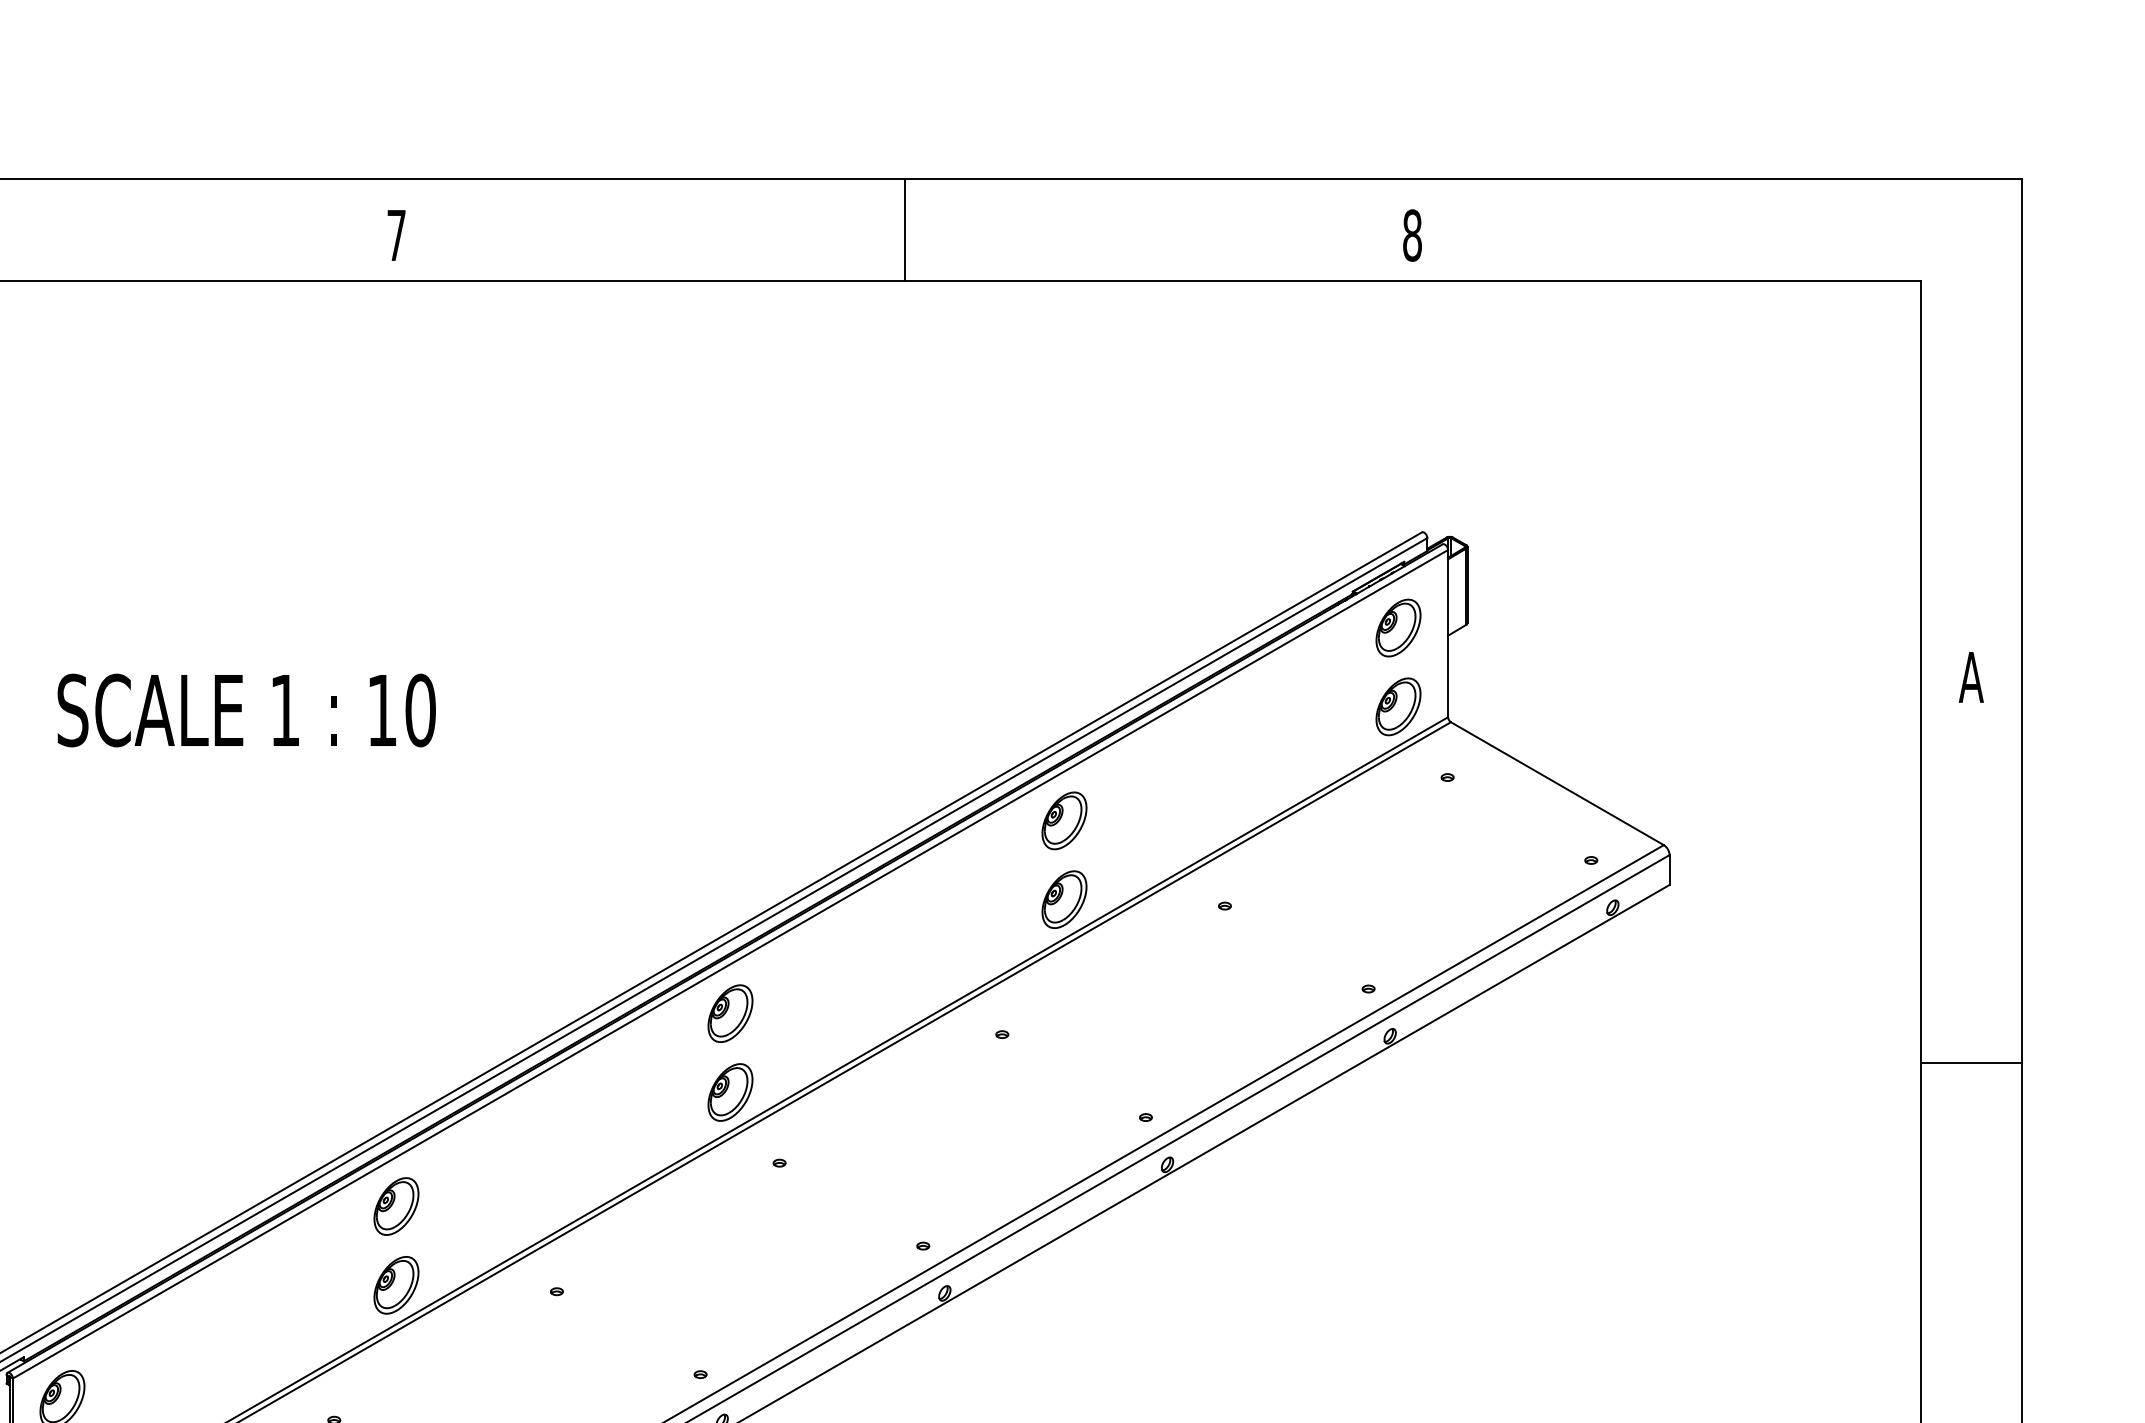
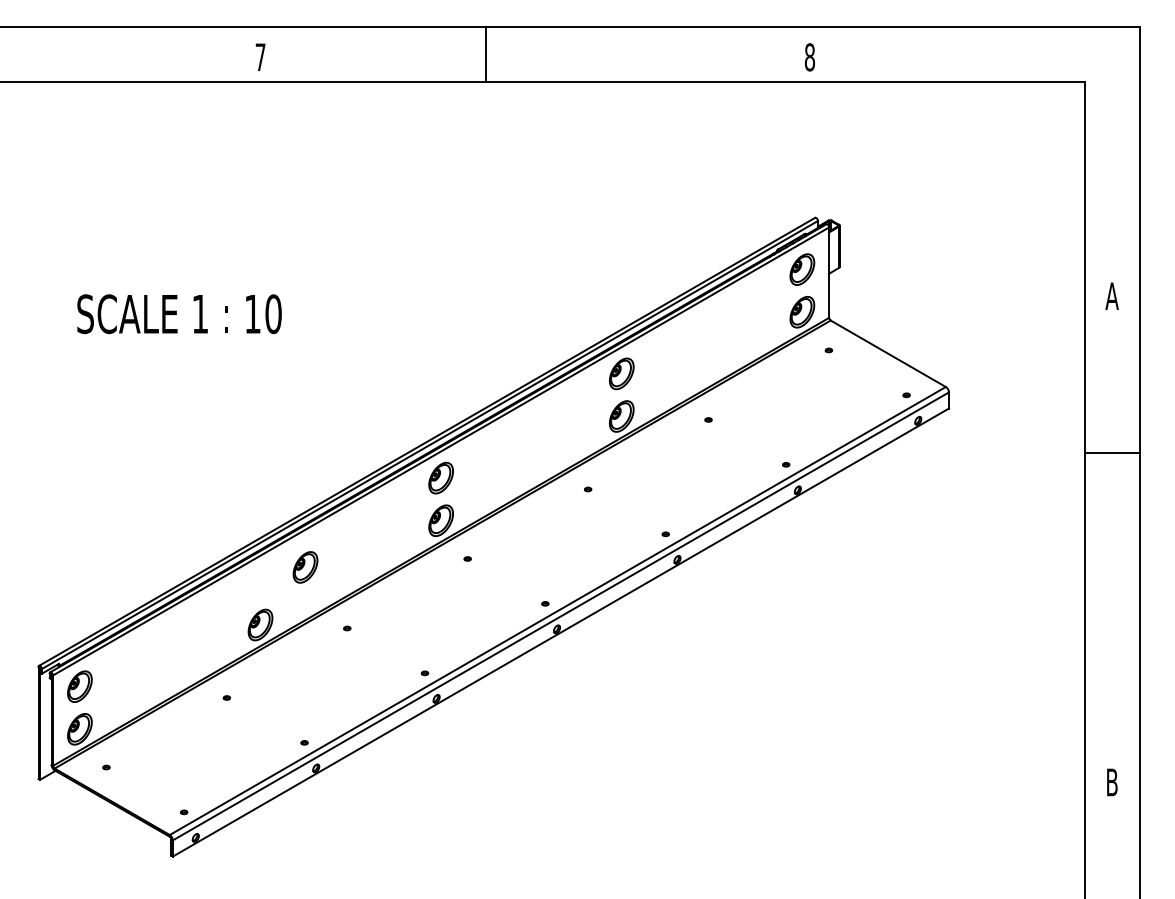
line: (904, 228) -> (485, 53), moved
line: (1970, 1062) -> (1111, 452), moved
part: (396, 1206) -> (305, 567), moved

